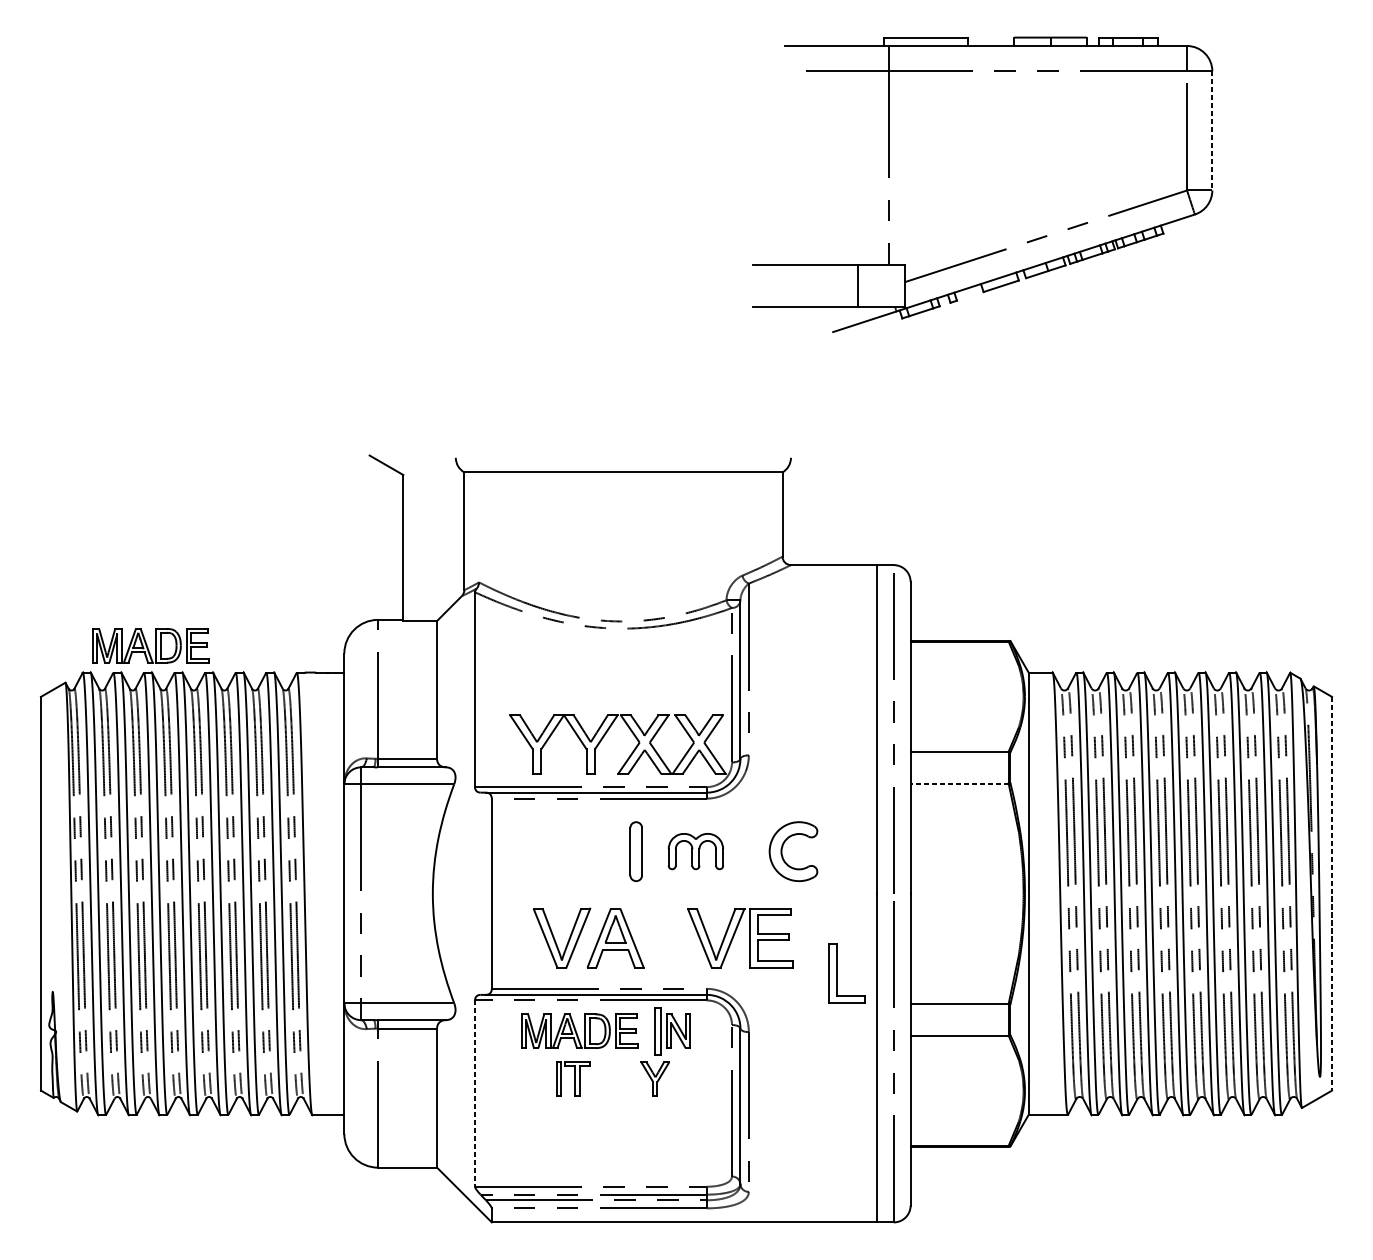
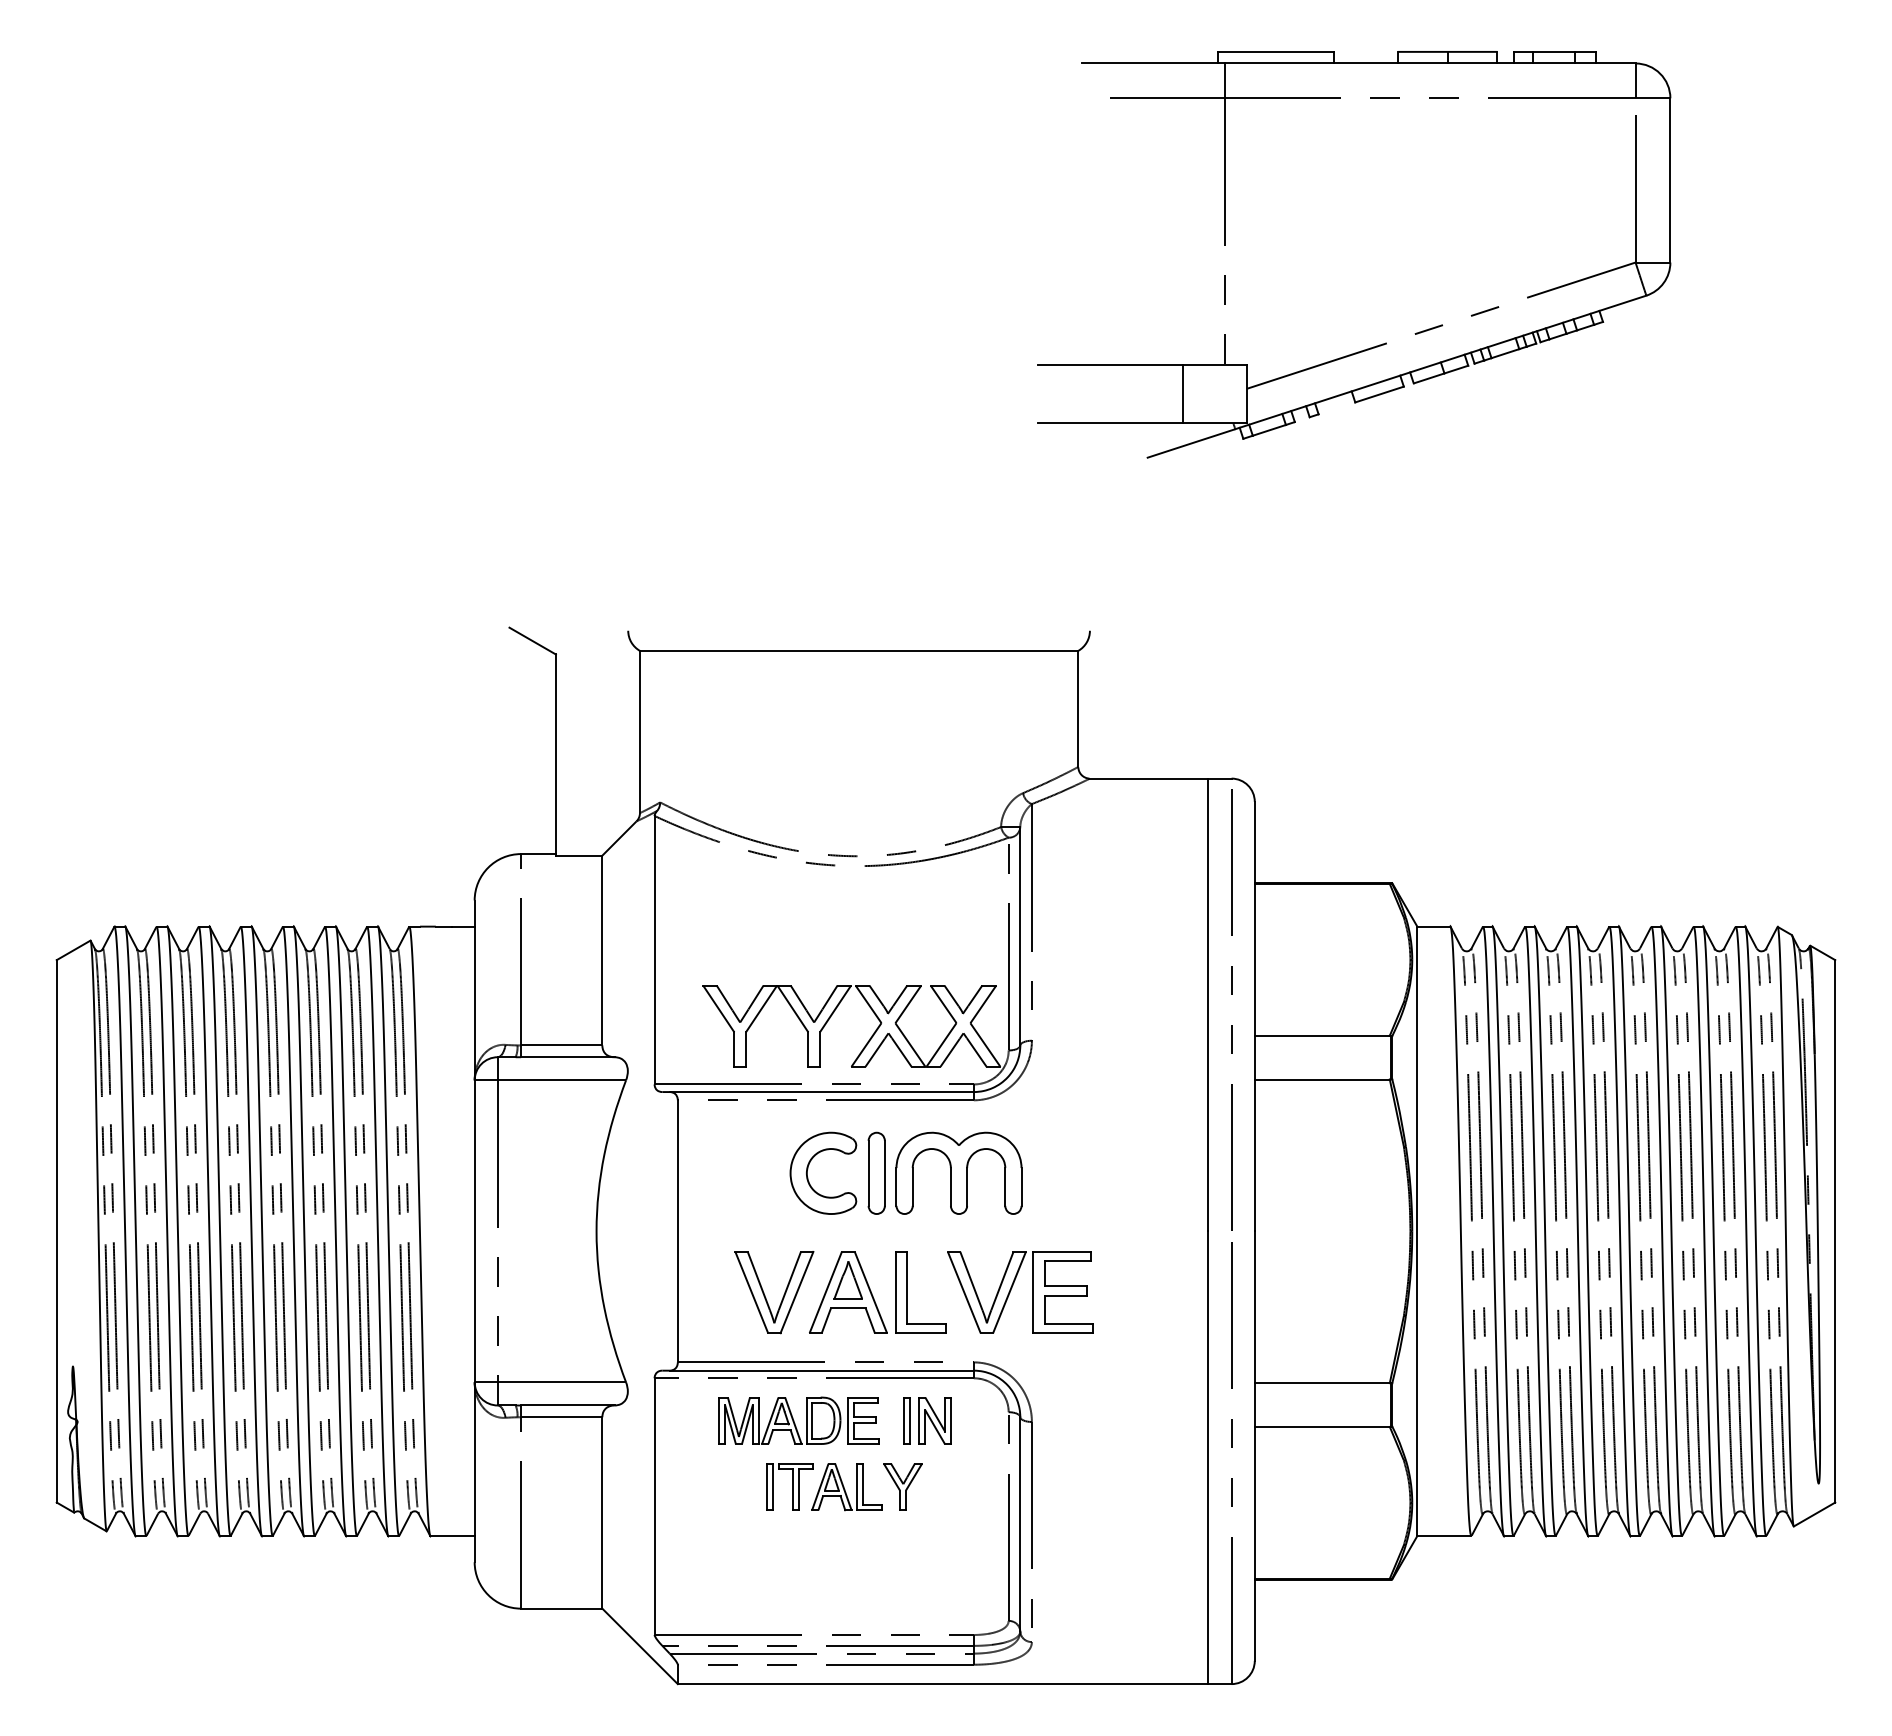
line: (1212, 130) -> (1670, 180), dashed -> solid
part: (150, 645) -> (207, 889), removed
line: (959, 783) -> (1322, 1079), dashed -> solid
part: (782, 848) -> (808, 1169), moved
part: (695, 851) -> (958, 1172), size x1.67
line: (1332, 893) -> (1835, 1231), dashed -> solid
part: (837, 973) -> (907, 1292), moved
part: (657, 1031) -> (906, 1420), size x0.71
part: (614, 1079) -> (846, 1487), added
line: (474, 1094) -> (654, 1507), dashed -> solid

